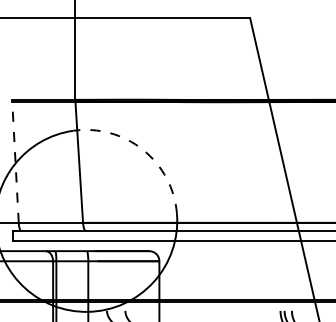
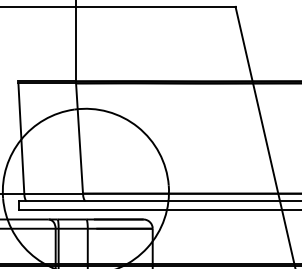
arc: (143, 149) -> (138, 126), dashed -> solid
line: (15, 162) -> (21, 138), dashed -> solid

